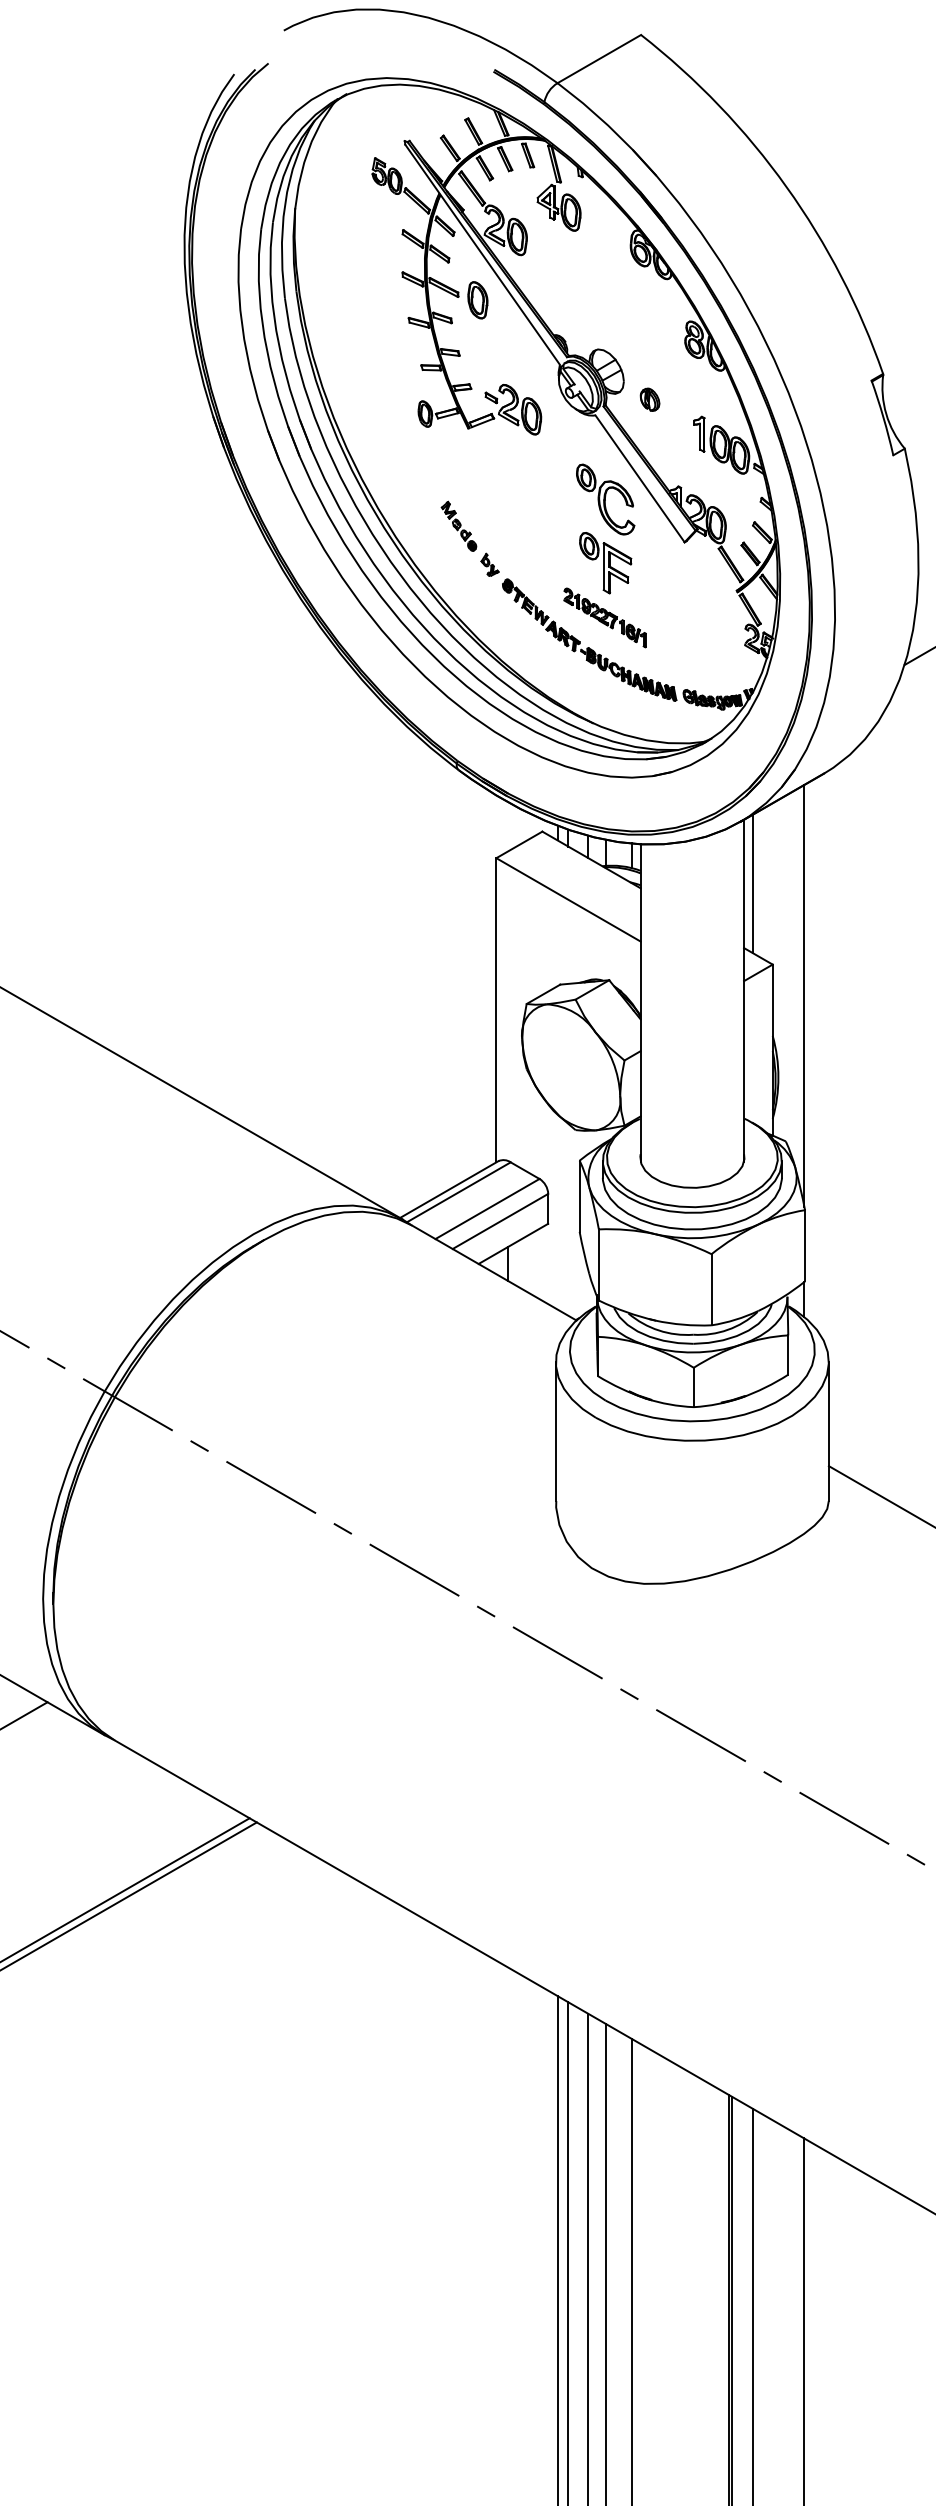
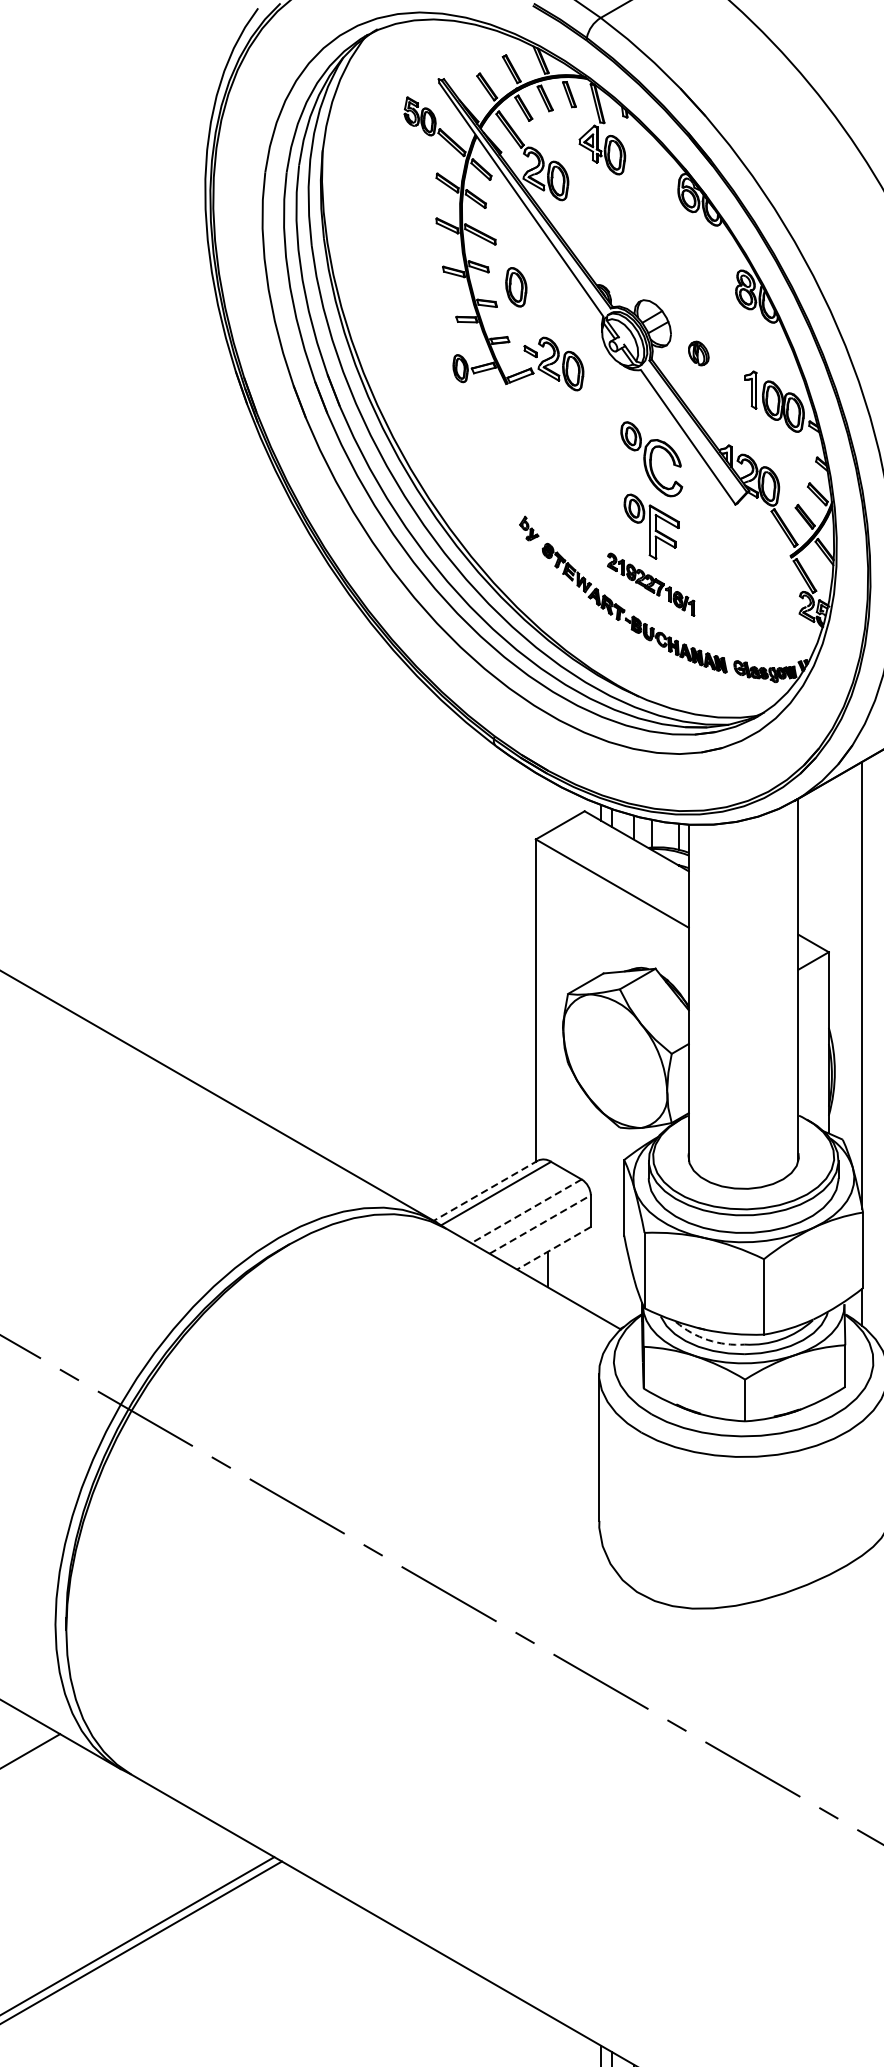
part: (477, 300) -> (515, 287), moved
part: (458, 525) -> (495, 486), removed
line: (752, 883) -> (807, 866), removed
line: (449, 1189) -> (486, 1190), solid -> dashed
line: (487, 1209) -> (526, 1211), solid -> dashed
line: (500, 1221) -> (540, 1224), solid -> dashed
line: (512, 1244) -> (552, 1248), solid -> dashed
arc: (658, 1330) -> (707, 1340), solid -> dashed

